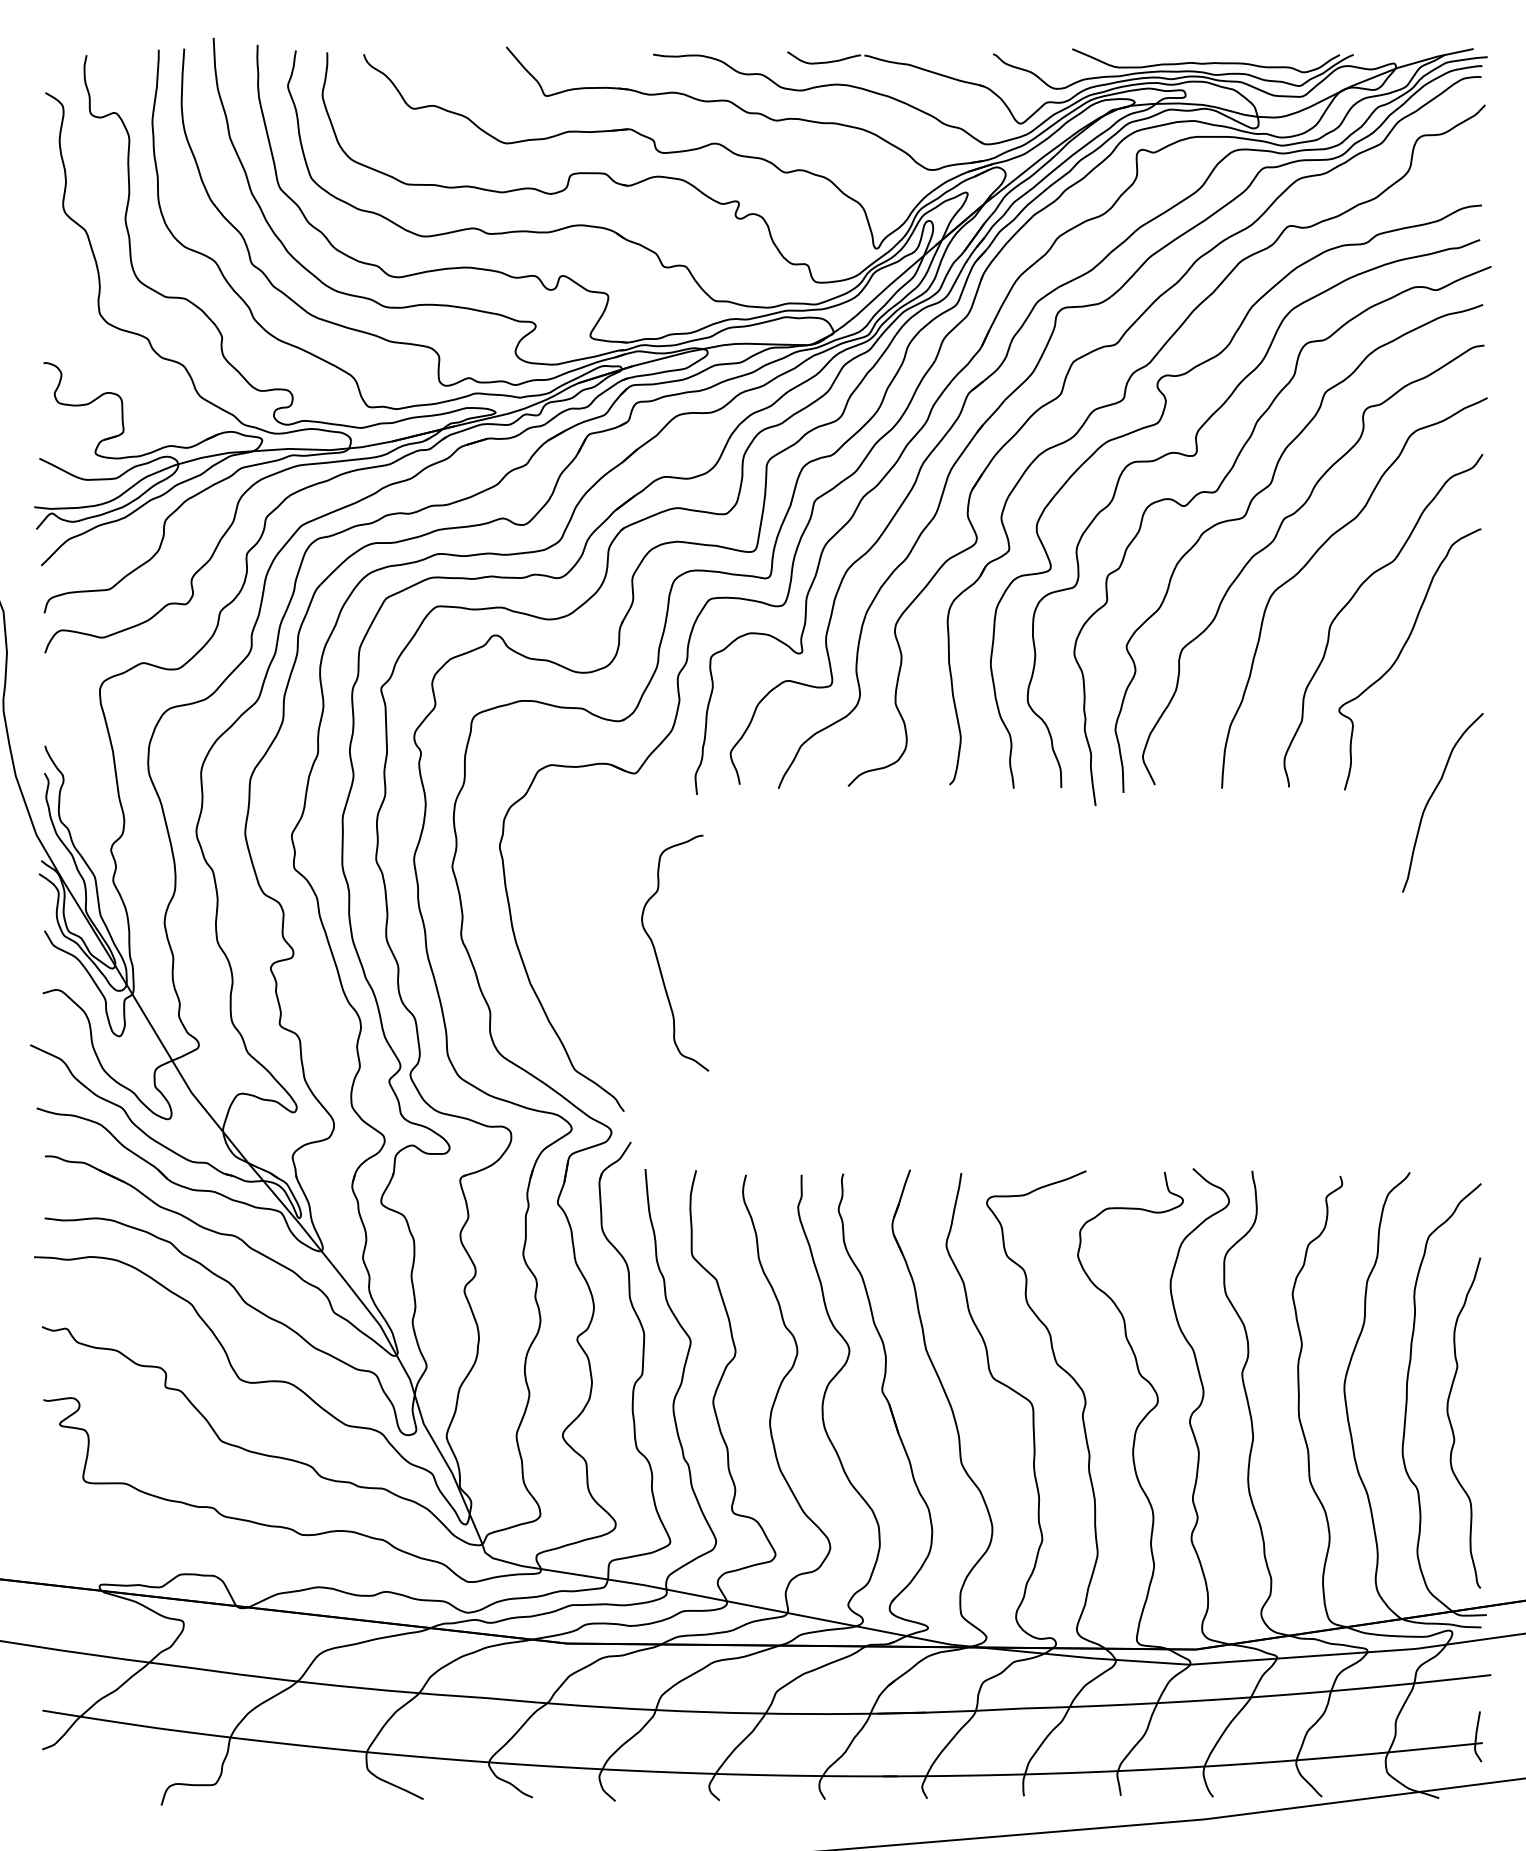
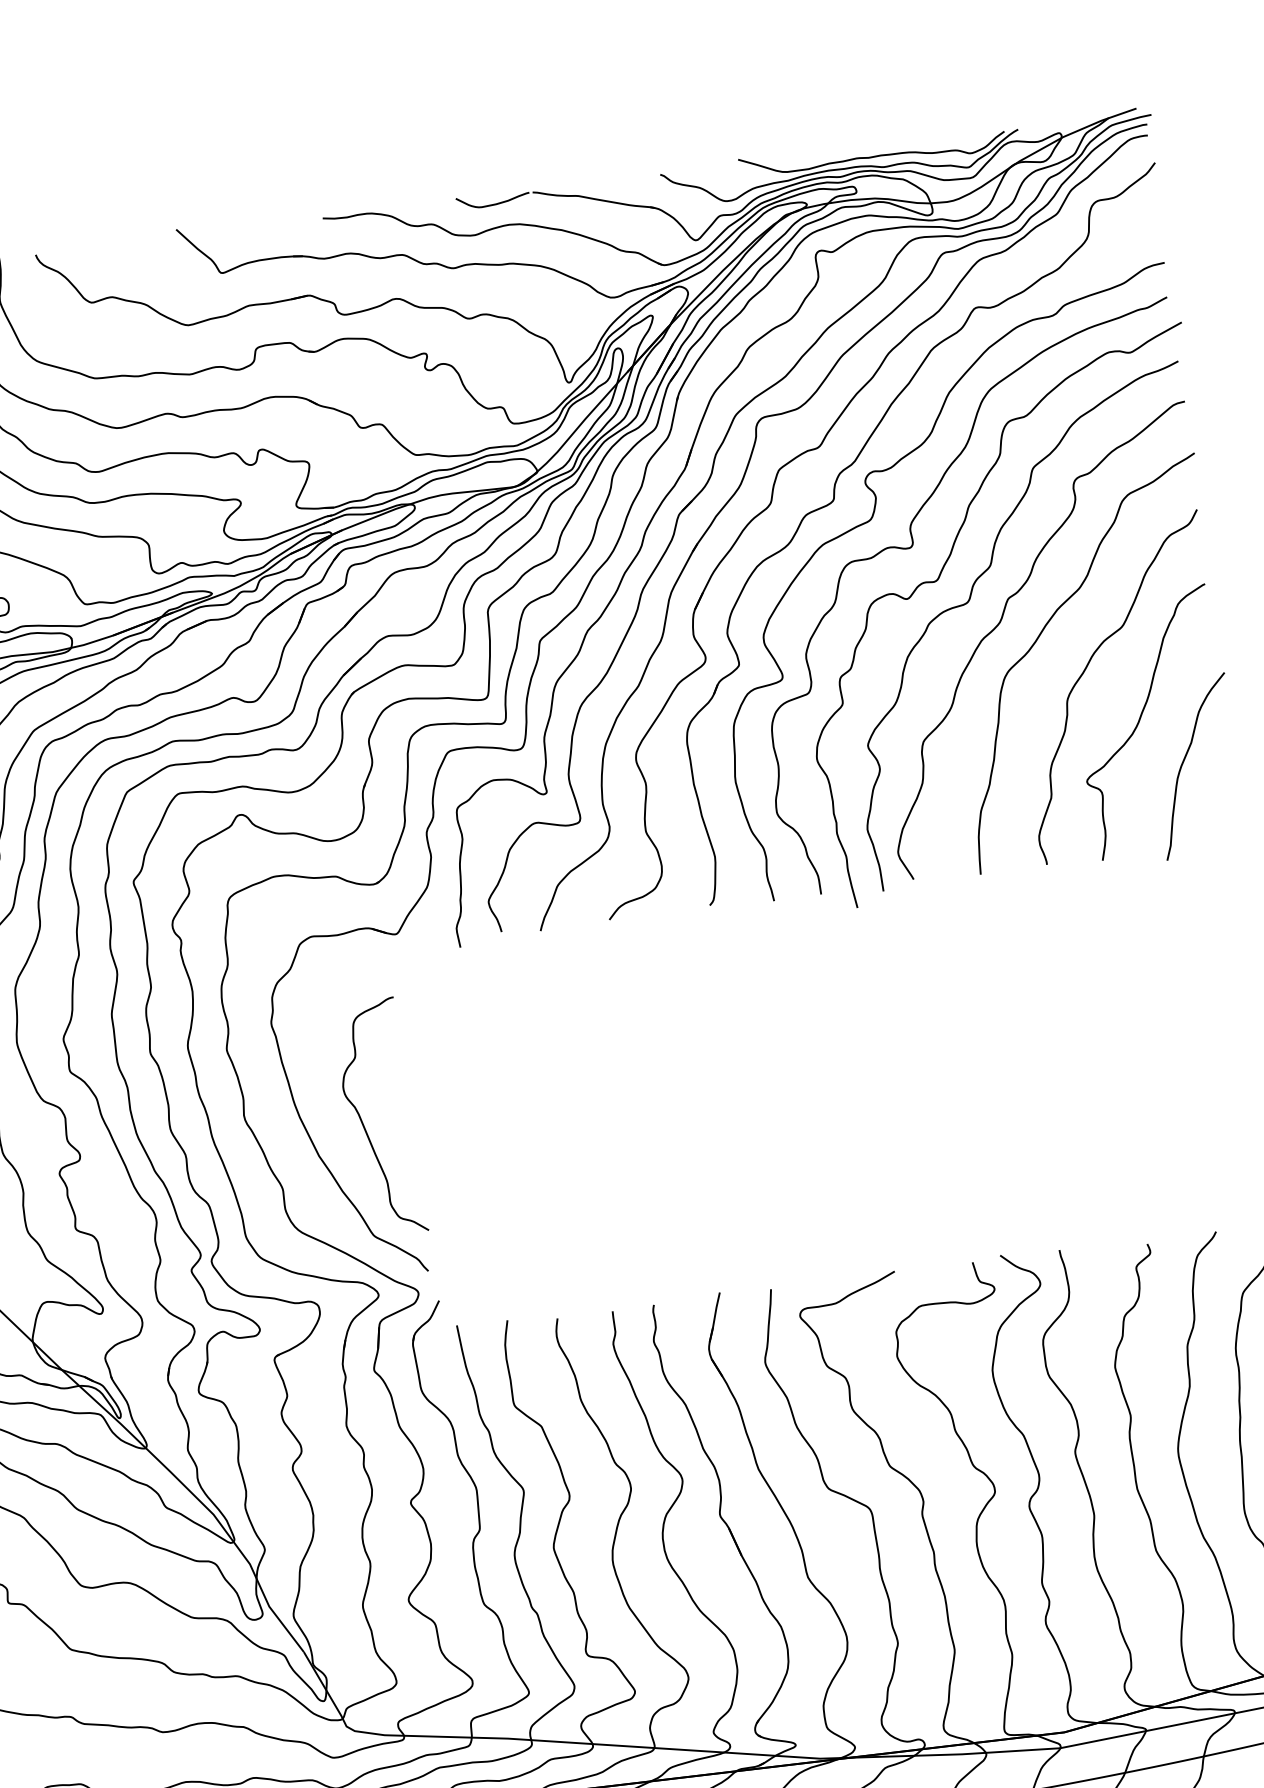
curve: (1432, 796) -> (1184, 761), moved
curve: (657, 955) -> (363, 1122), moved

